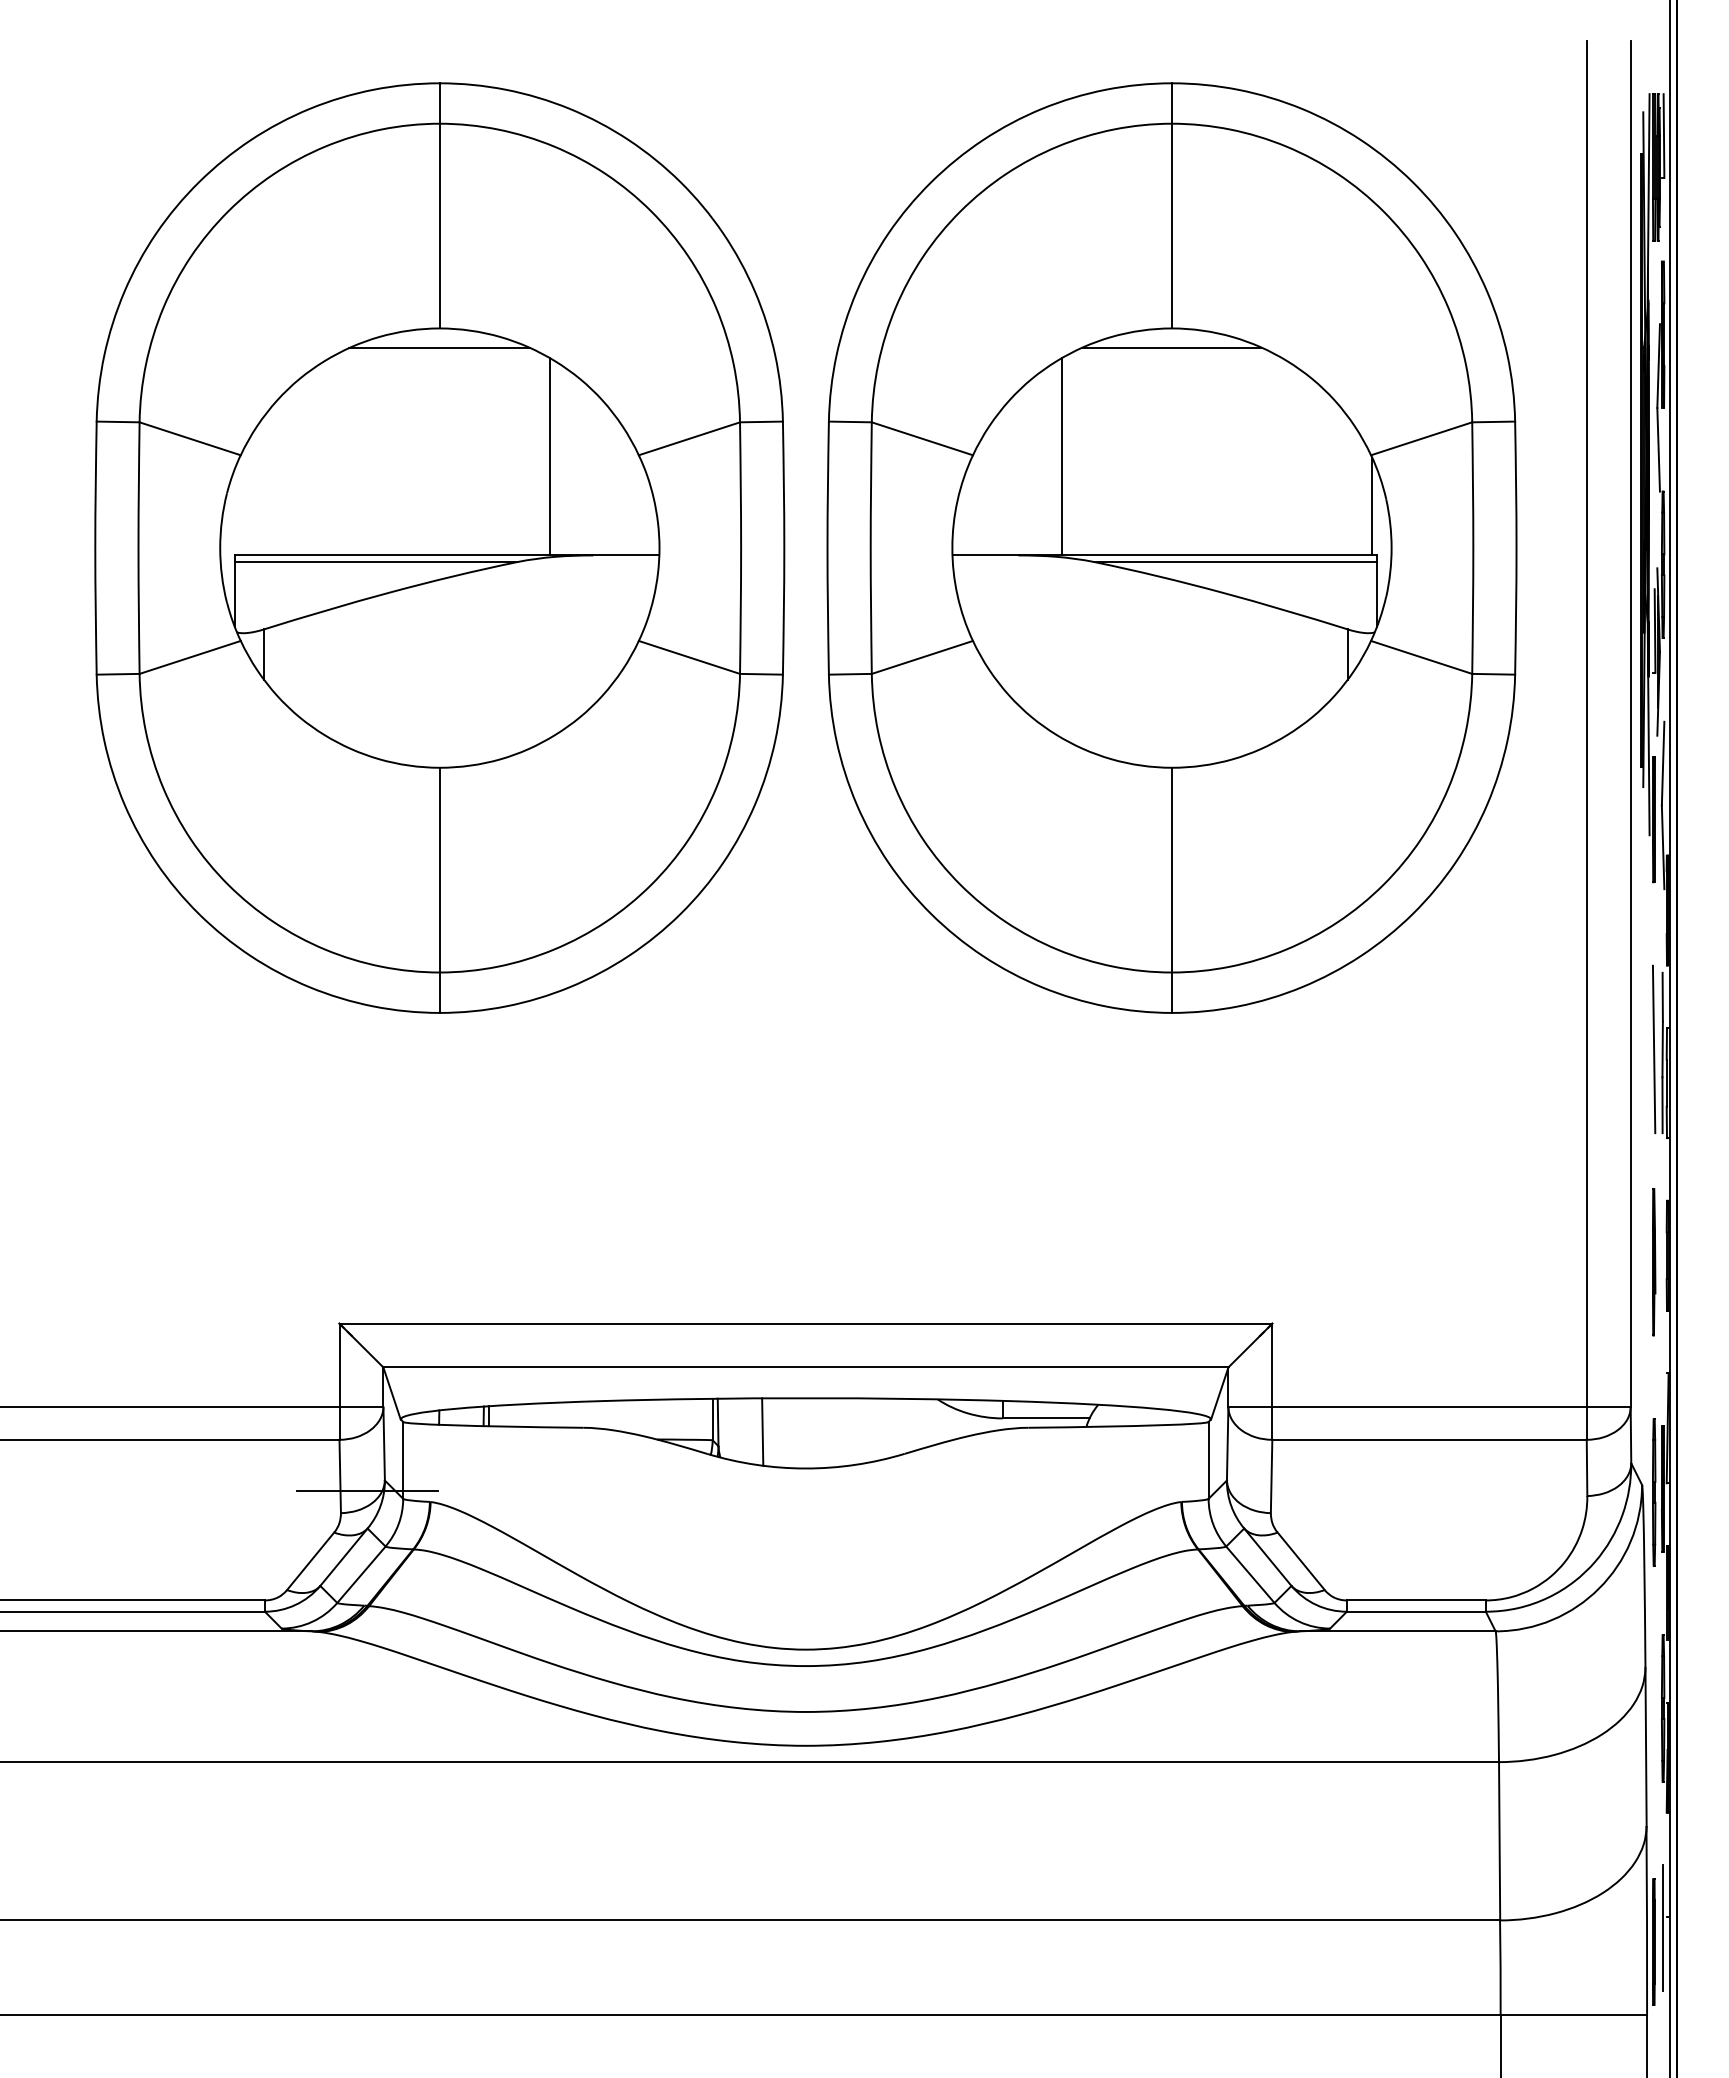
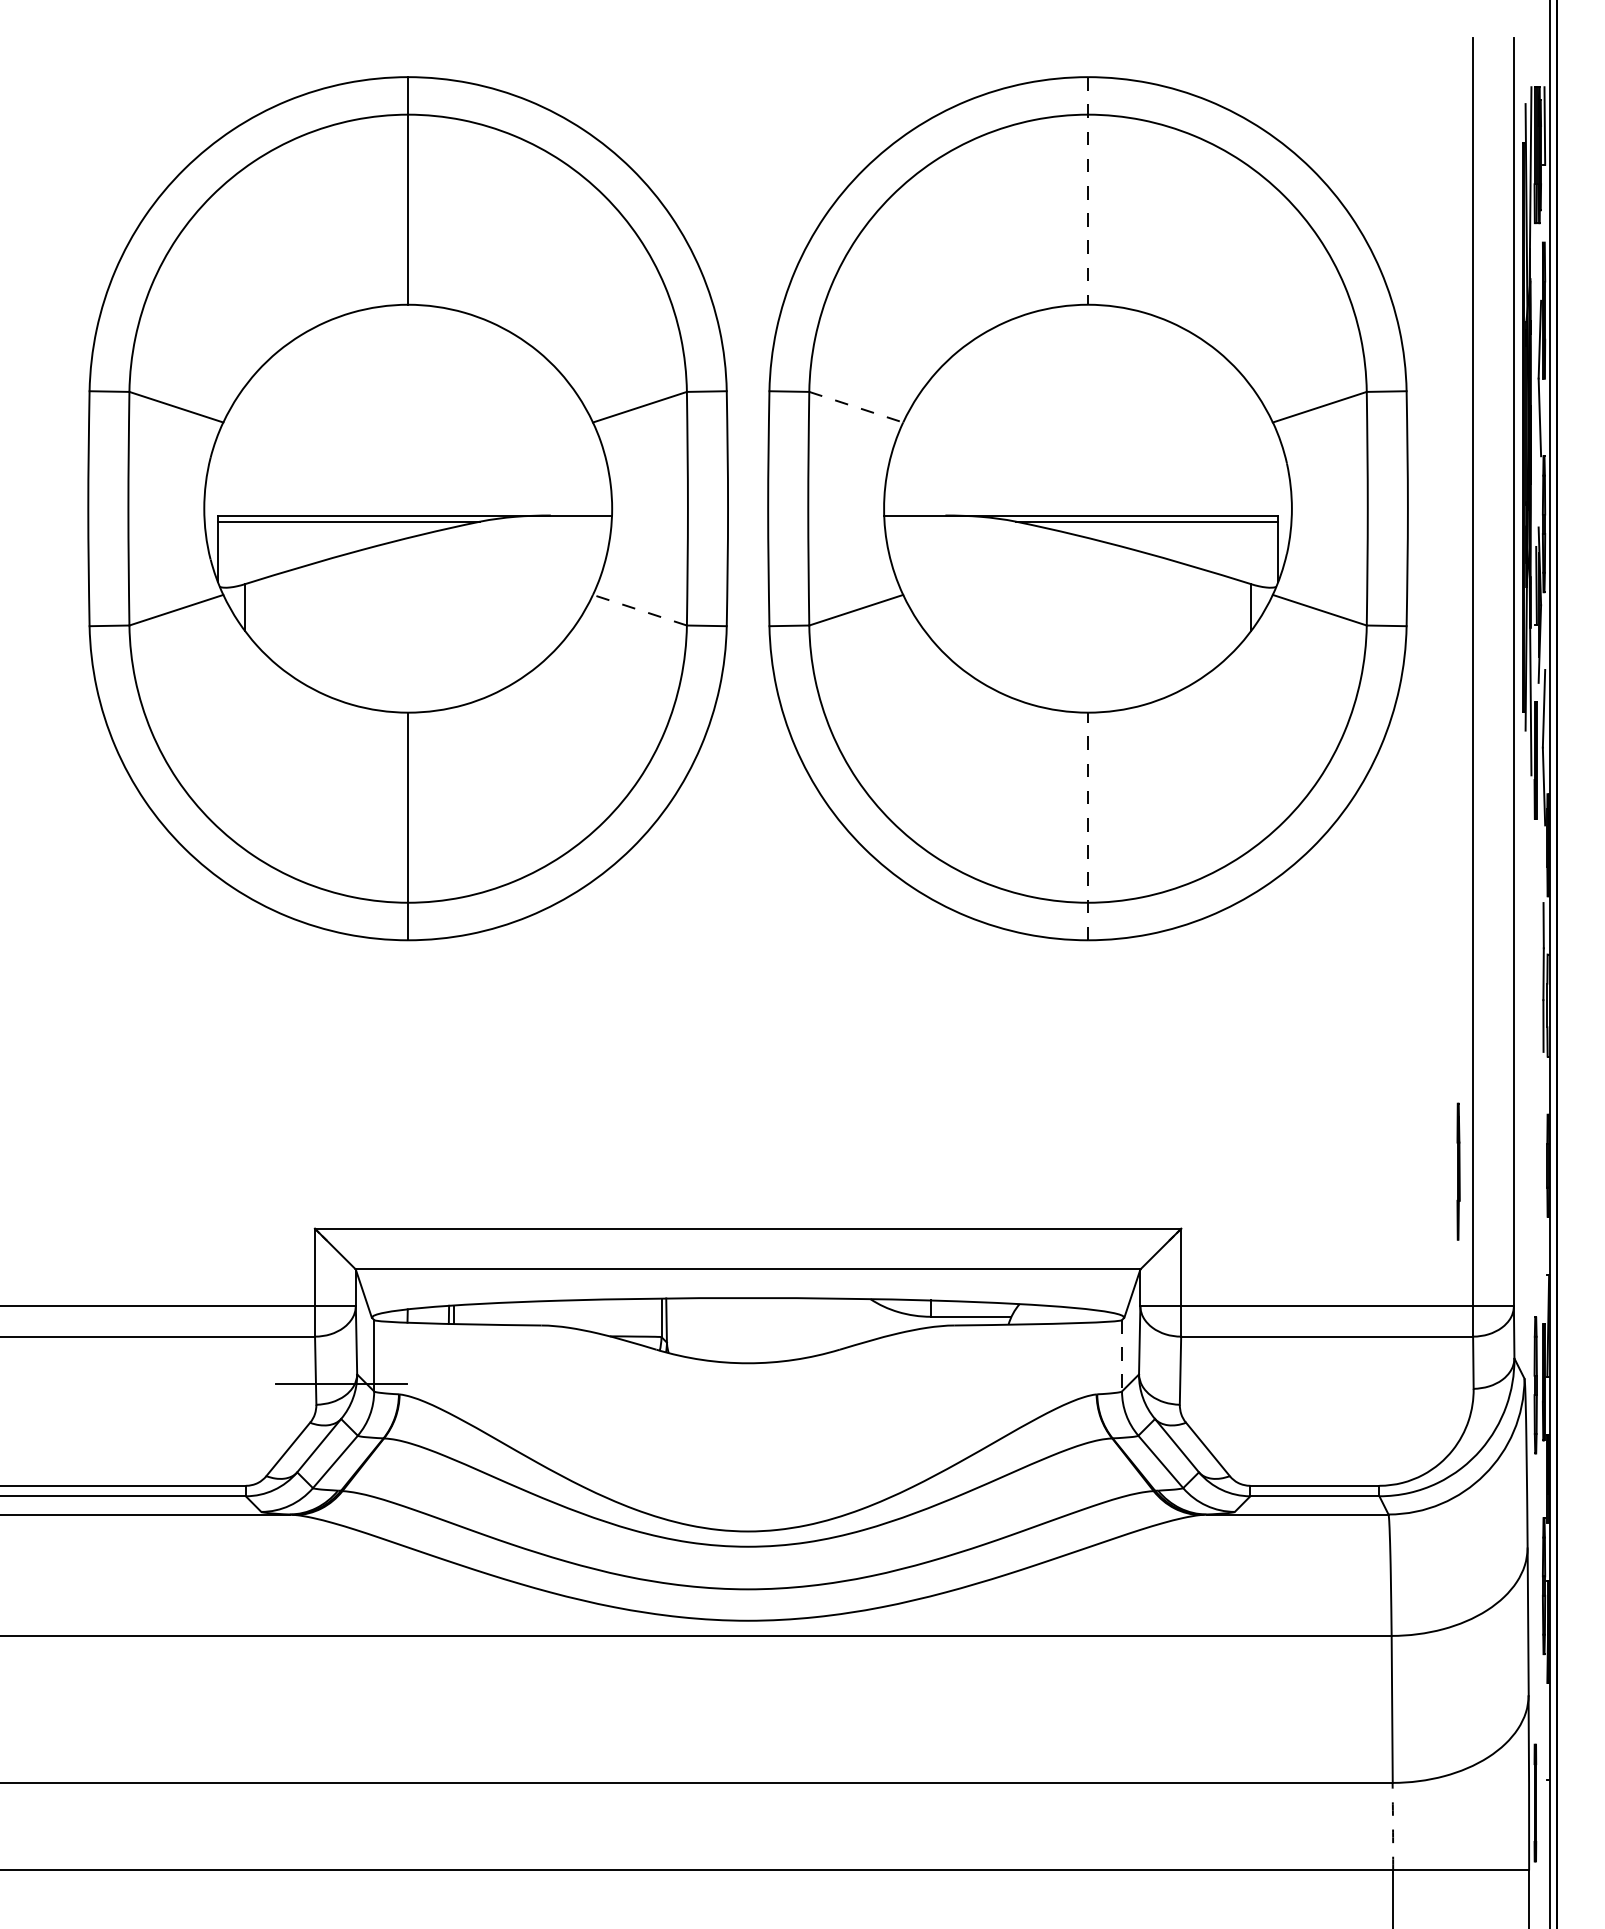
line: (1172, 205) -> (1088, 190), solid -> dashed
line: (439, 347) -> (407, 322), removed
line: (1171, 347) -> (1087, 322), removed
line: (922, 438) -> (856, 406), solid -> dashed
line: (549, 456) -> (510, 423), removed
line: (1062, 456) -> (986, 423), removed
line: (1372, 506) -> (1274, 470), removed
line: (688, 657) -> (639, 610), solid -> dashed
line: (1172, 890) -> (1088, 826), solid -> dashed
line: (1653, 1049) -> (1535, 974), removed
line: (1654, 1262) -> (1458, 1172), moved
line: (762, 1431) -> (707, 1328), removed
line: (1208, 1460) -> (1121, 1355), solid -> dashed
line: (1662, 1927) -> (1543, 1789), removed
arc: (1500, 1967) -> (1393, 1826), solid -> dashed

